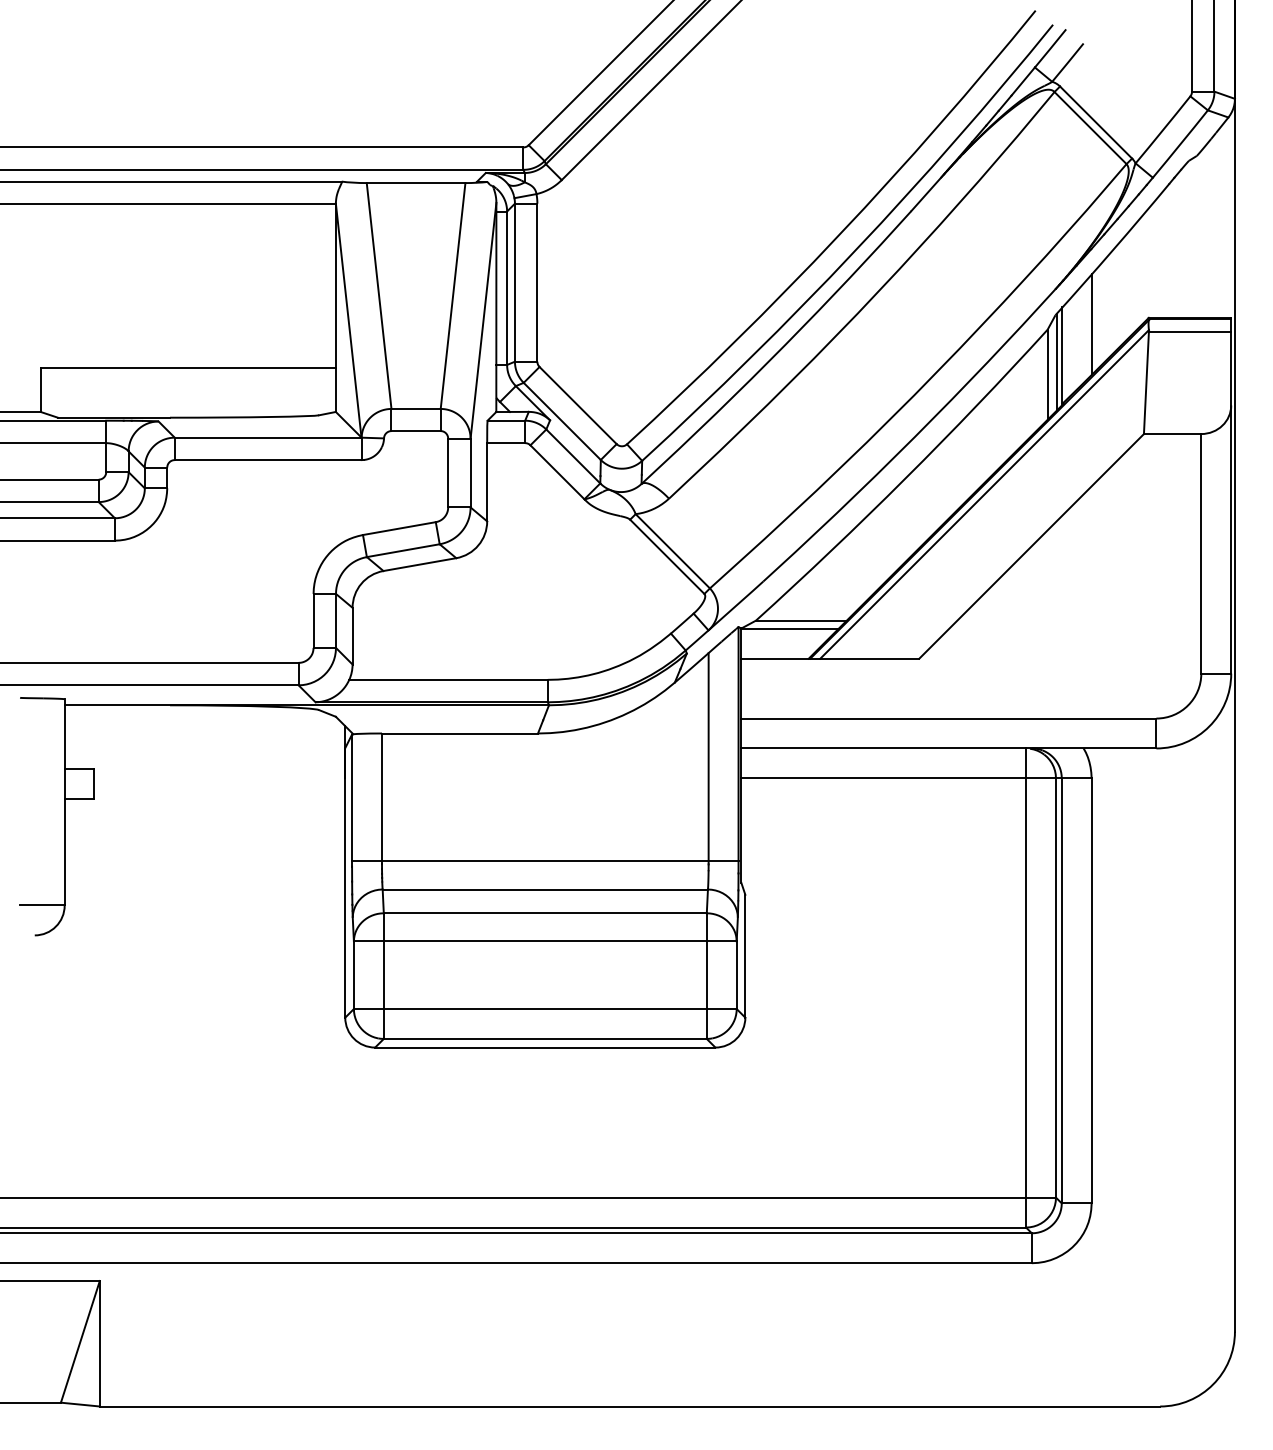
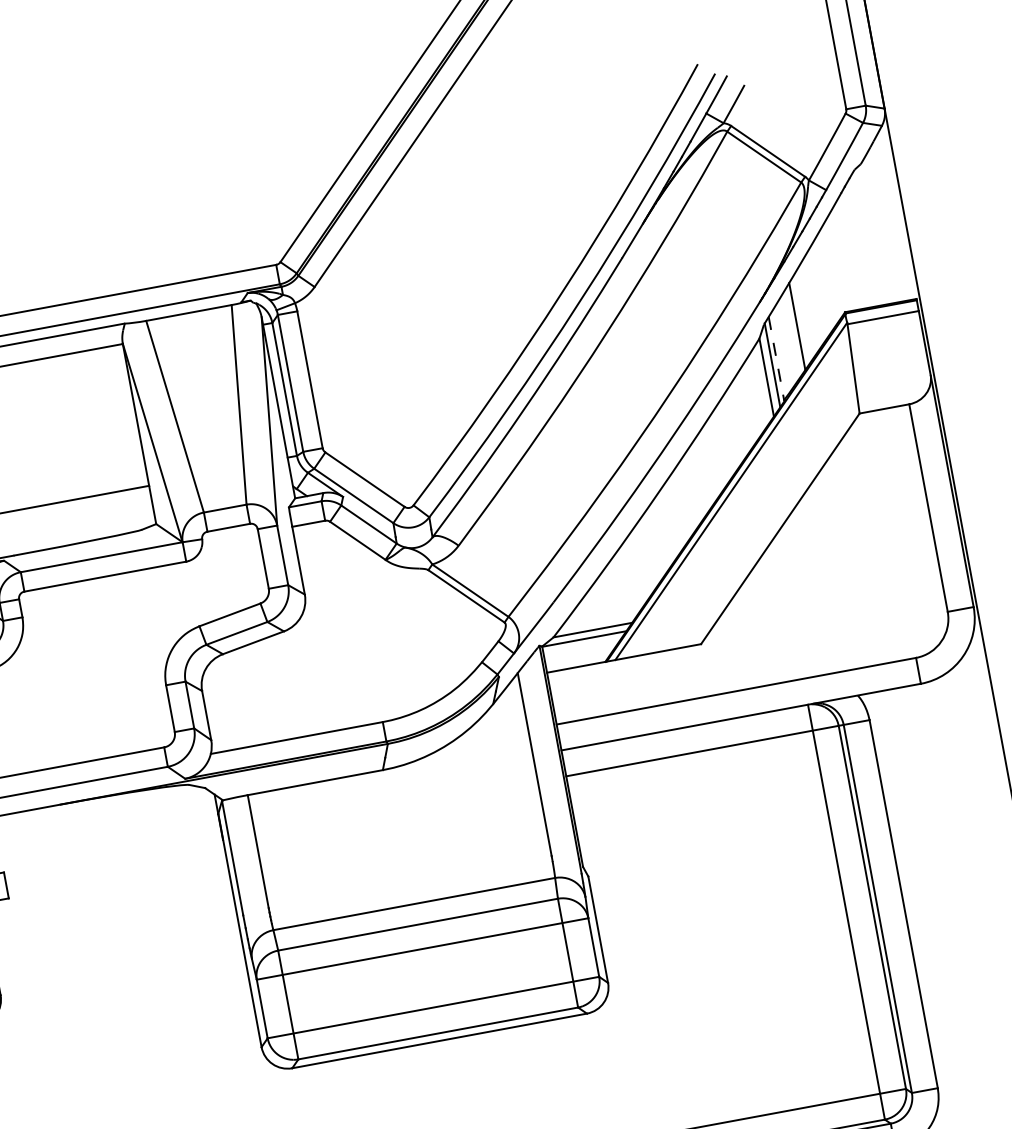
line: (1062, 355) -> (776, 358), solid -> dashed
line: (545, 861) -> (409, 879), removed

